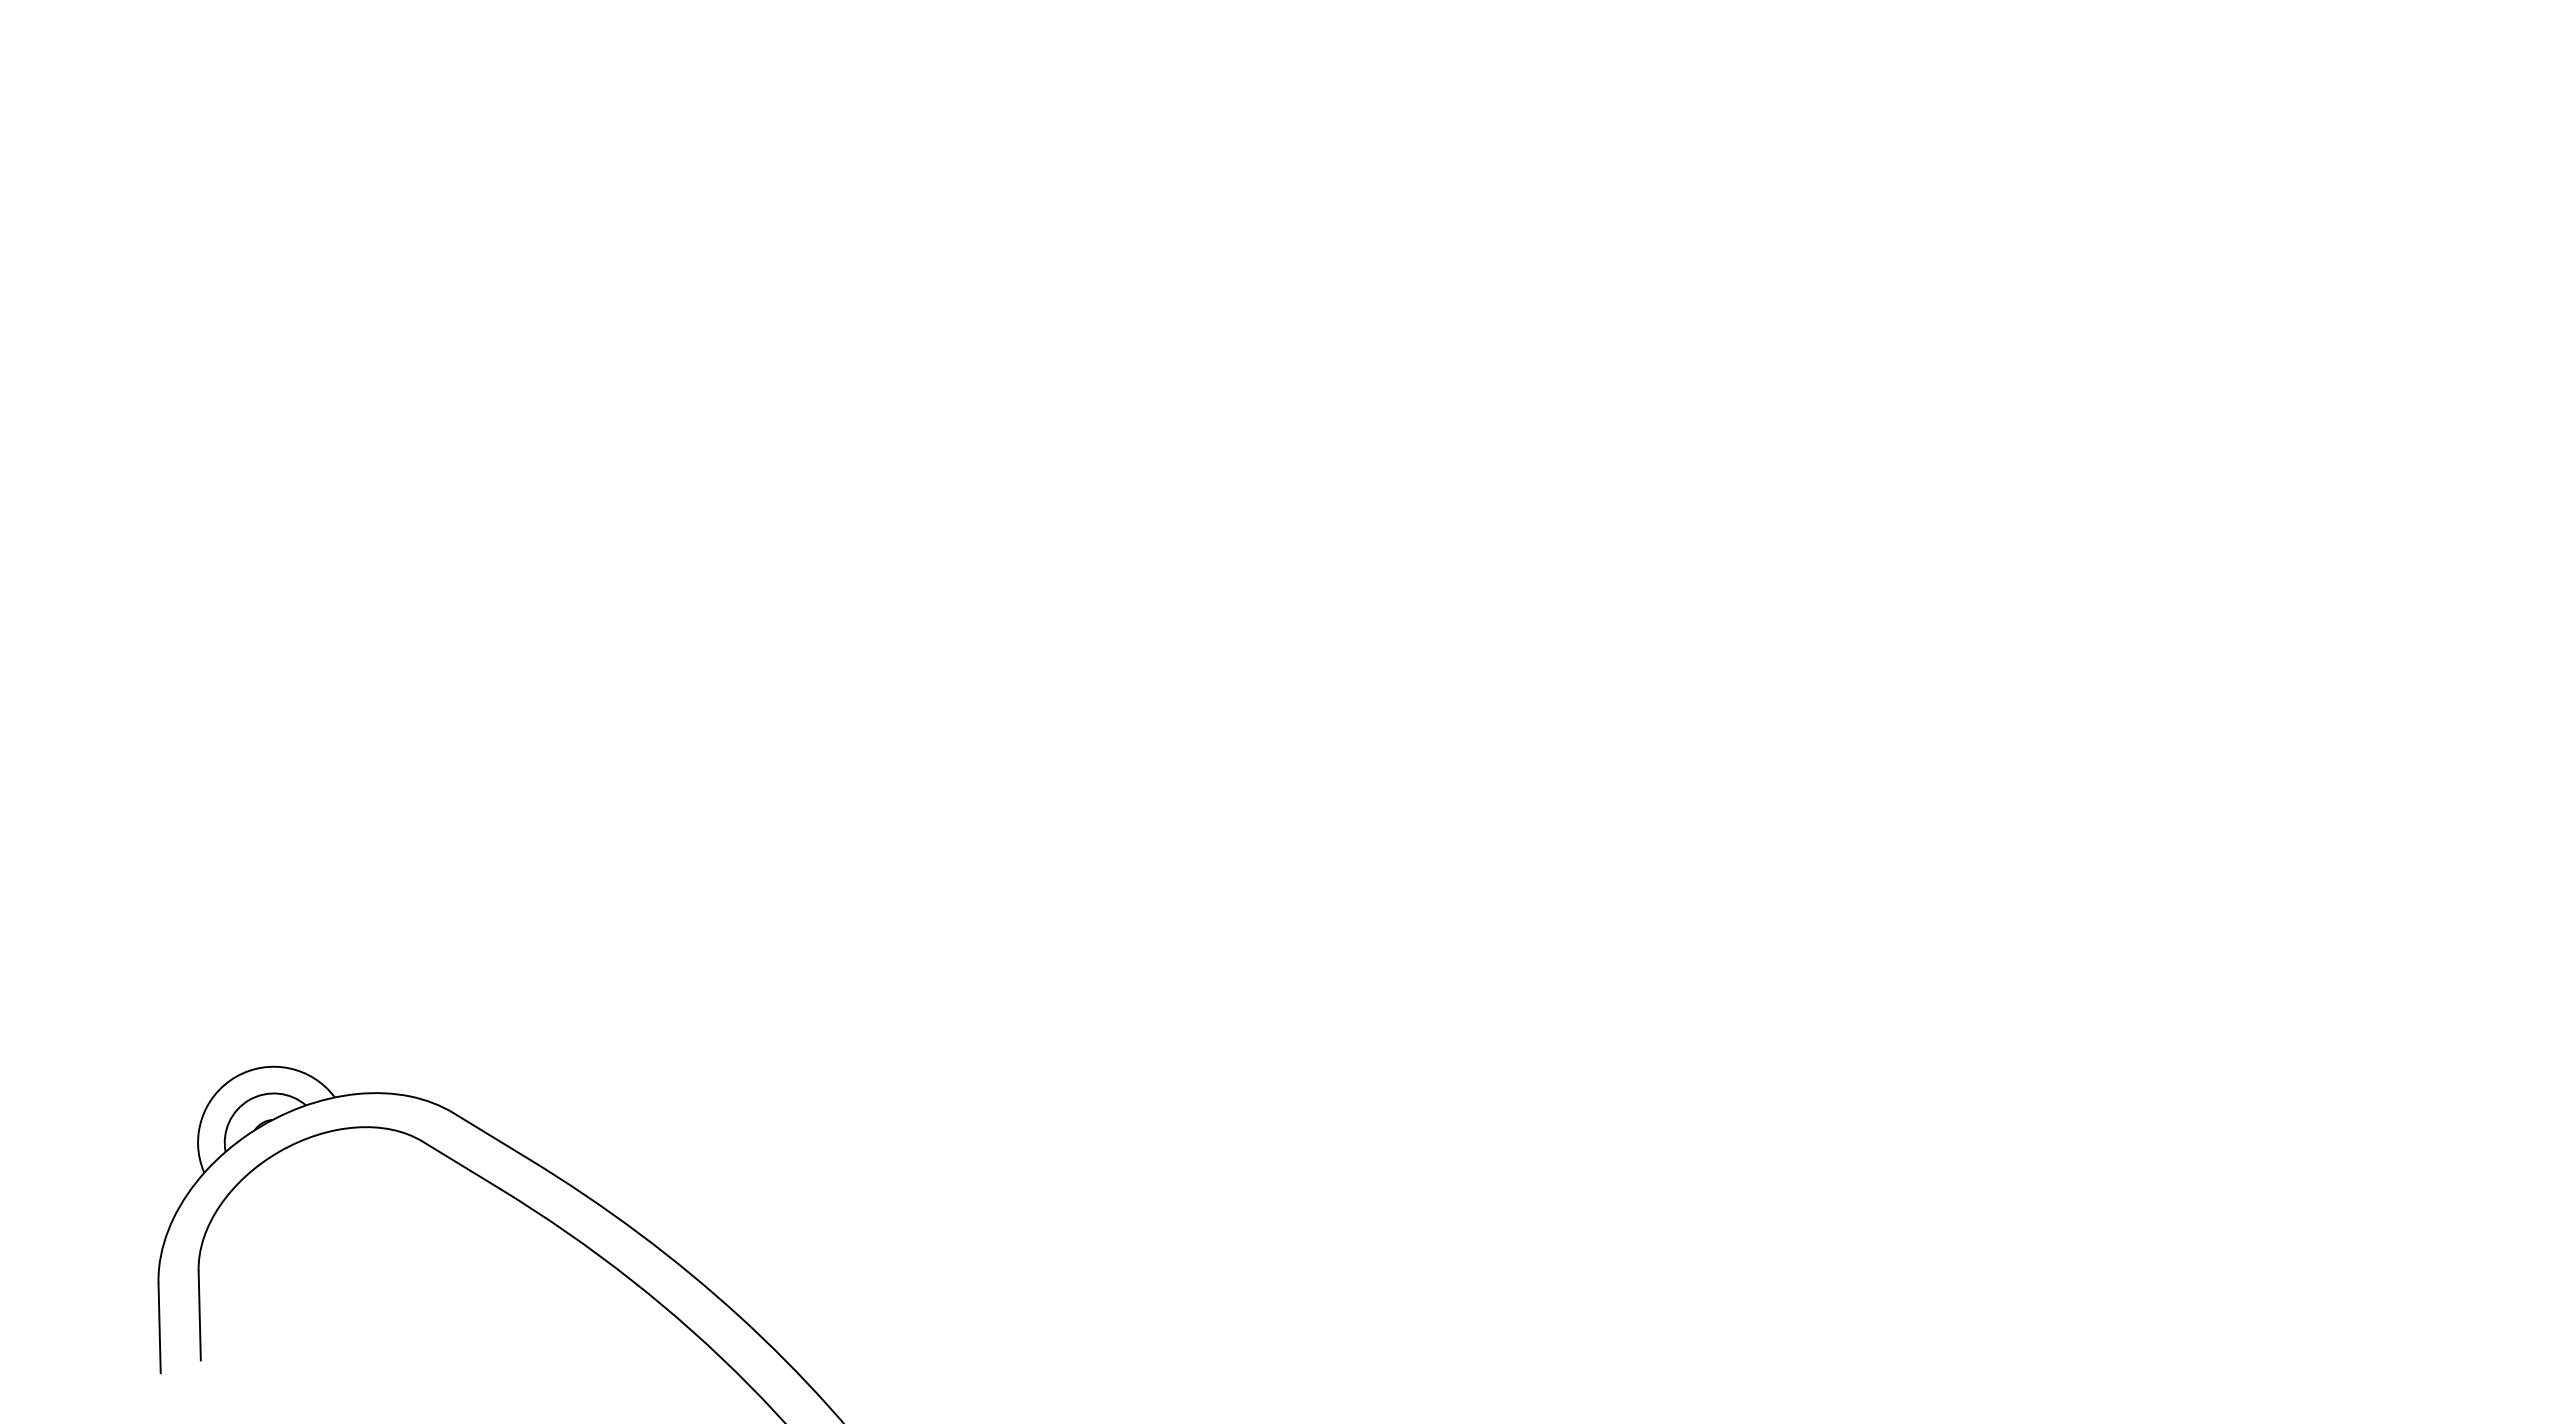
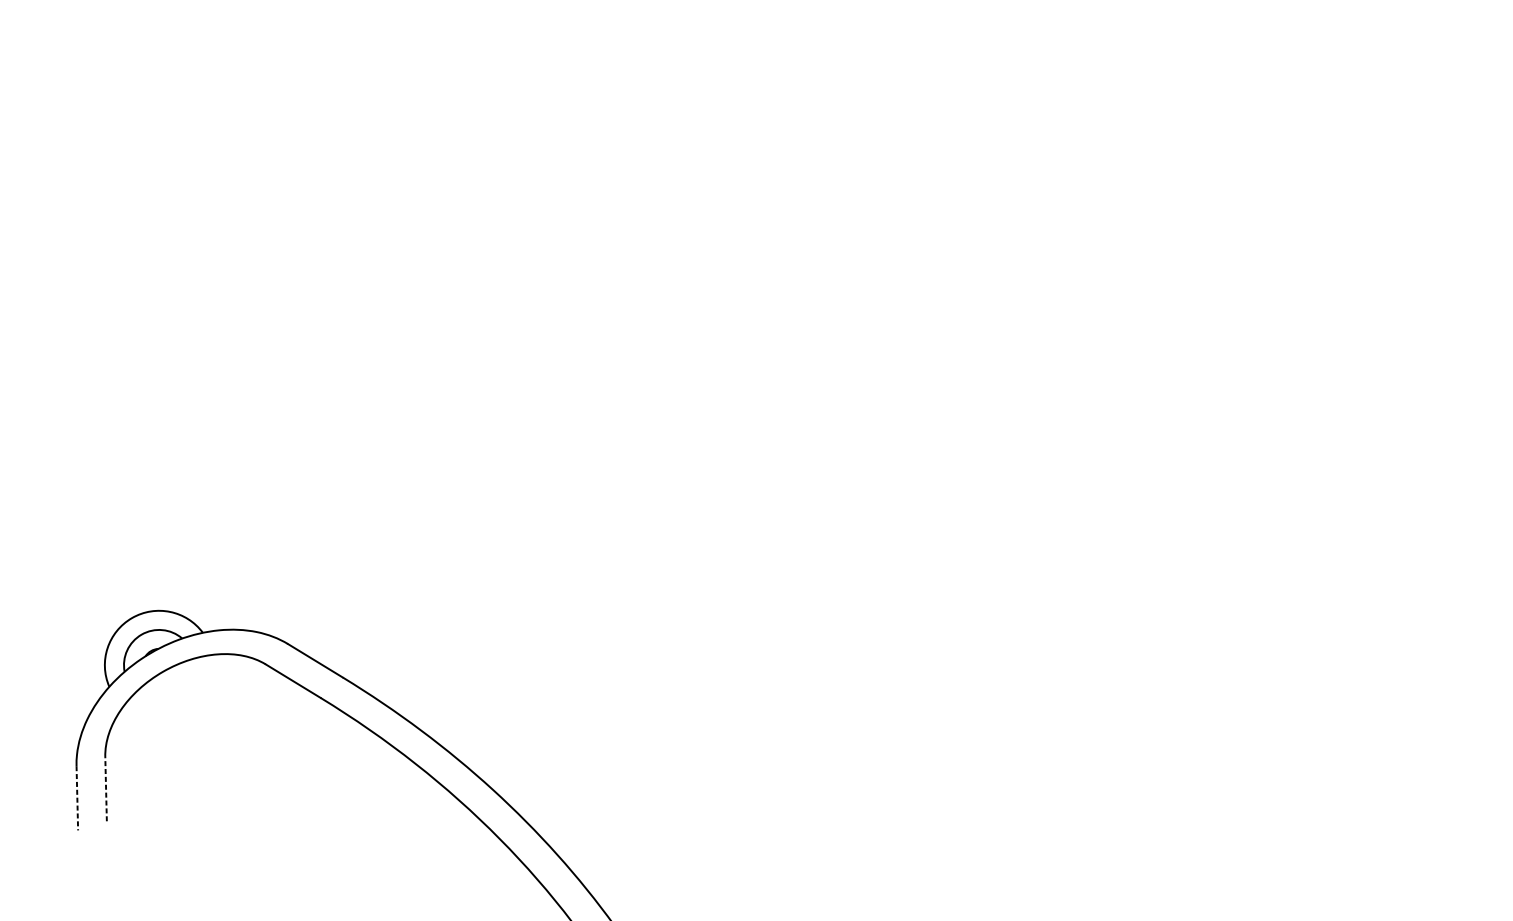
line: (199, 1315) -> (105, 789), solid -> dashed
line: (159, 1328) -> (77, 798), solid -> dashed

